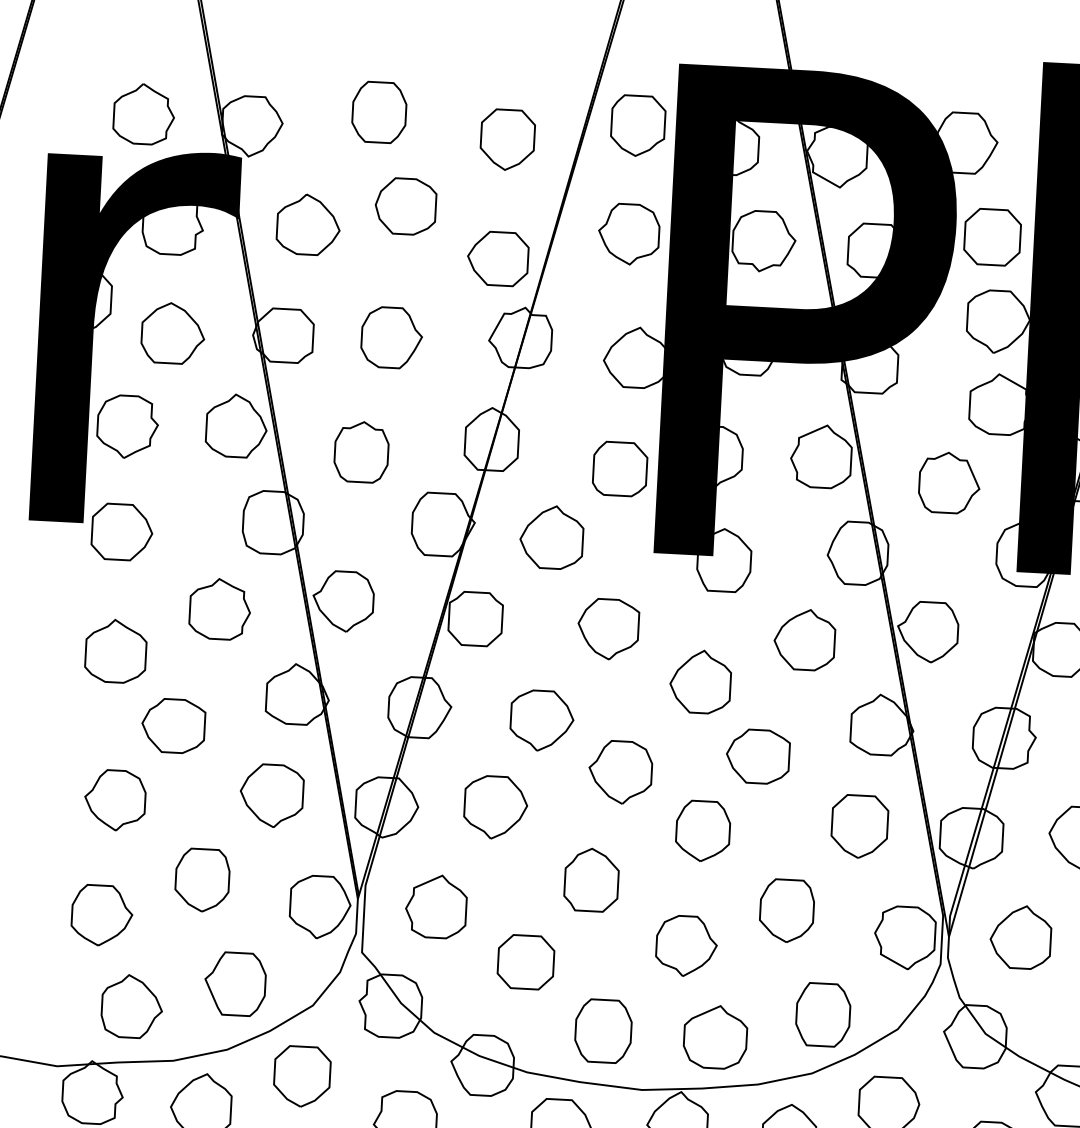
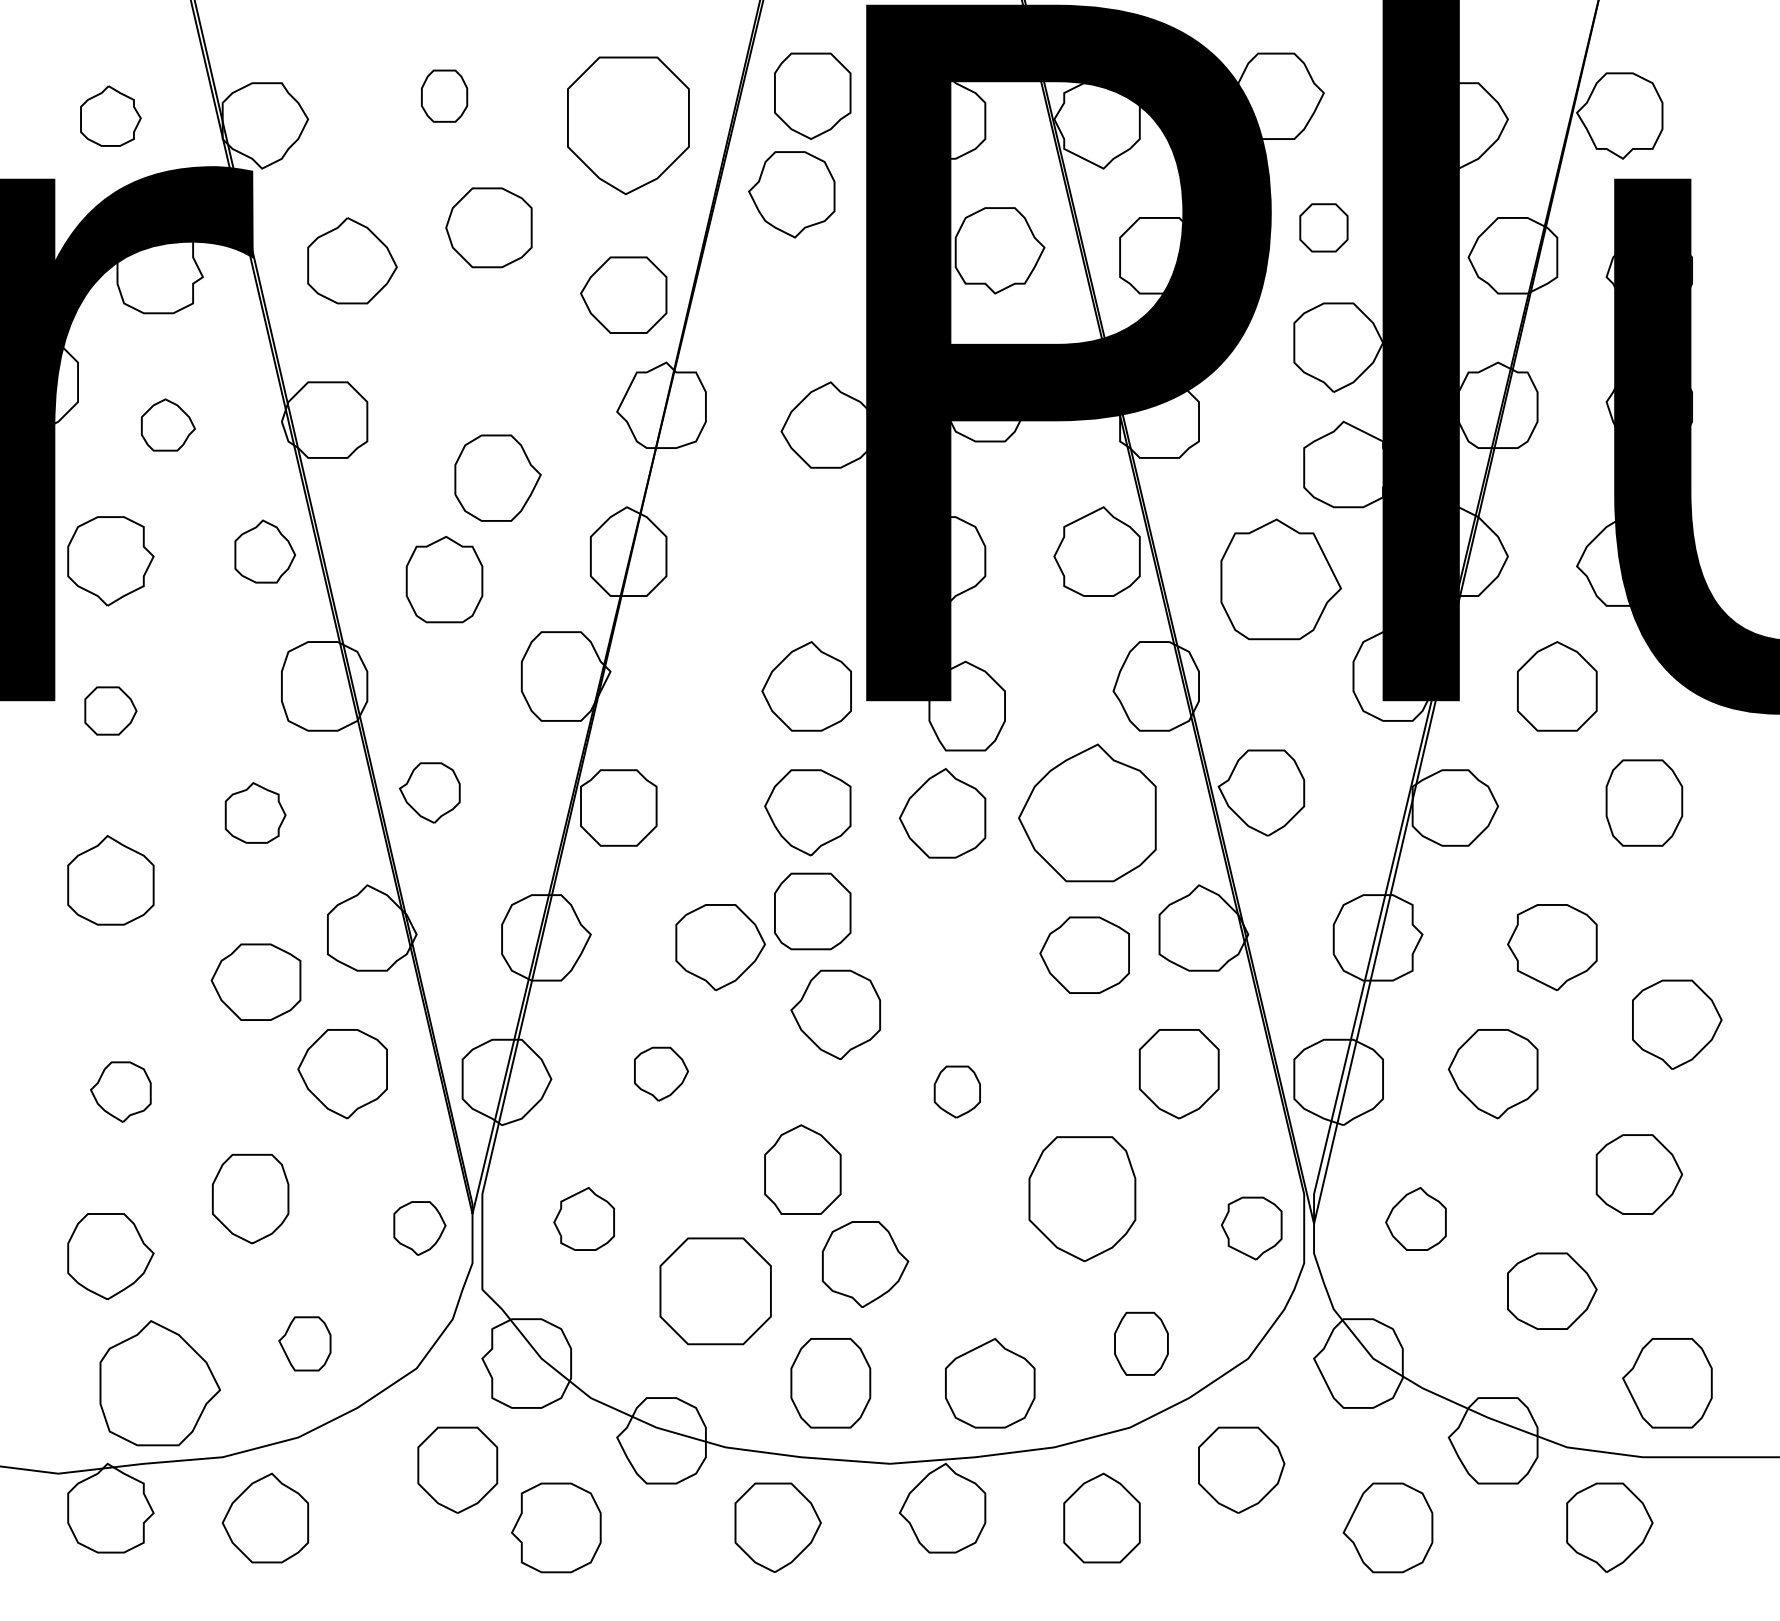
part: (379, 111) -> (444, 95), size x0.6
part: (143, 113) -> (110, 115), size x0.7
part: (507, 139) -> (628, 125), size x1.6
part: (628, 234) -> (791, 194), moved
part: (992, 237) -> (1323, 227), size x0.6
part: (173, 332) -> (168, 424), size x0.6
part: (391, 337) -> (497, 477), moved
part: (236, 425) -> (264, 551), size x0.7
part: (620, 469) -> (812, 911), moved
part: (949, 482) -> (1280, 579), size x1.4
part: (121, 531) -> (110, 710), size x0.6
part: (551, 537) -> (806, 686), moved
part: (343, 601) -> (429, 792), size x0.7
part: (220, 608) -> (255, 812), size x0.7
part: (804, 639) -> (1086, 812), size x1.6
part: (700, 681) -> (942, 813), moved
part: (173, 725) -> (255, 981), moved
part: (757, 756) -> (1084, 954), moved
part: (114, 799) -> (120, 1091), size x0.7
part: (495, 807) -> (661, 1074), size x0.6
part: (703, 830) -> (957, 1091), size x0.6
part: (435, 906) -> (583, 1218), size x0.7
part: (320, 907) -> (419, 1228), size x0.6
part: (786, 910) -> (1081, 1198), size x1.4
part: (1020, 936) -> (1415, 1218), size x0.7
part: (904, 937) -> (1251, 1228), size x0.7
part: (686, 946) -> (865, 1264), moved
part: (525, 961) -> (715, 1290), size x1.4
part: (235, 983) -> (304, 1343), size x0.6
part: (131, 1006) -> (159, 1383), size x1.4
part: (823, 1014) -> (1141, 1343), size x0.7
part: (302, 1076) -> (457, 1469), moved

